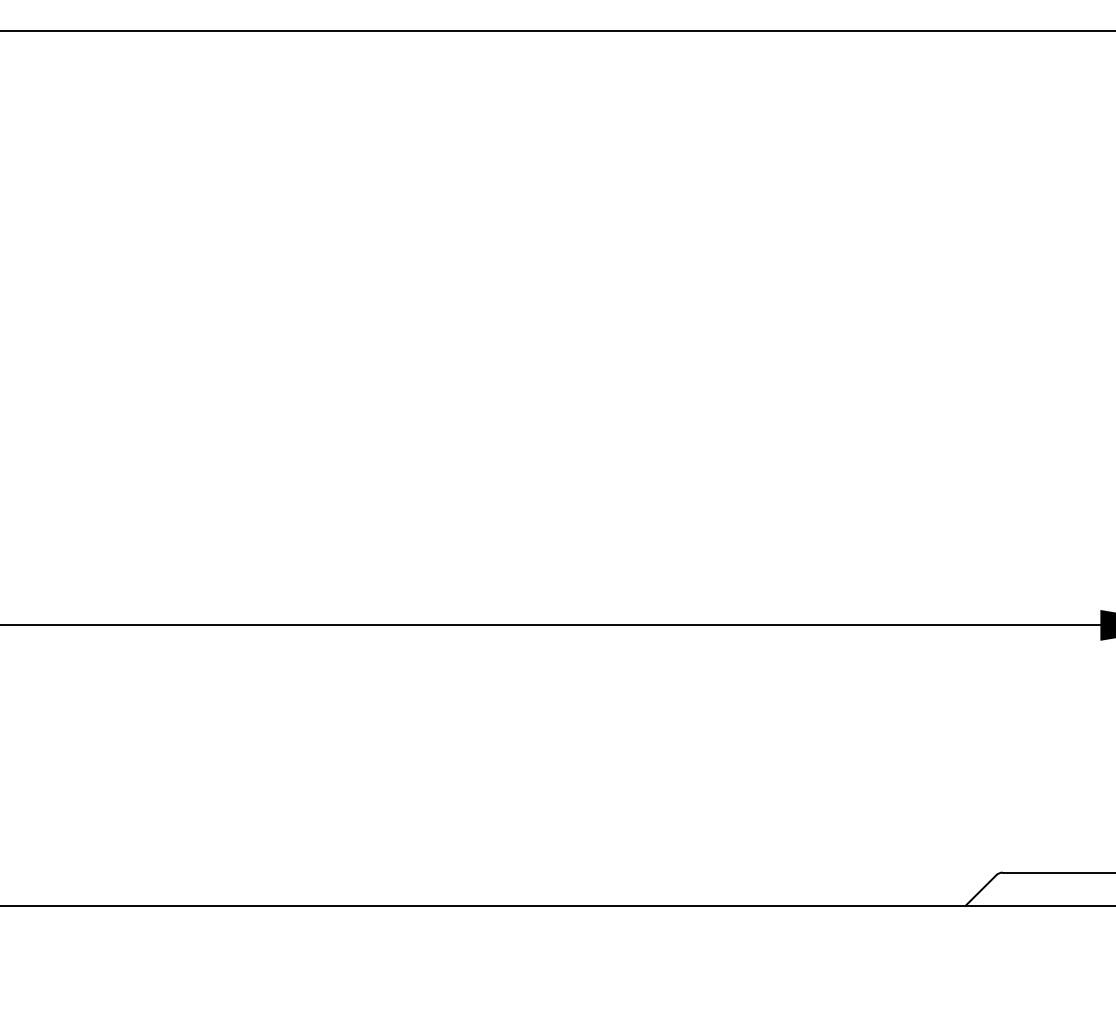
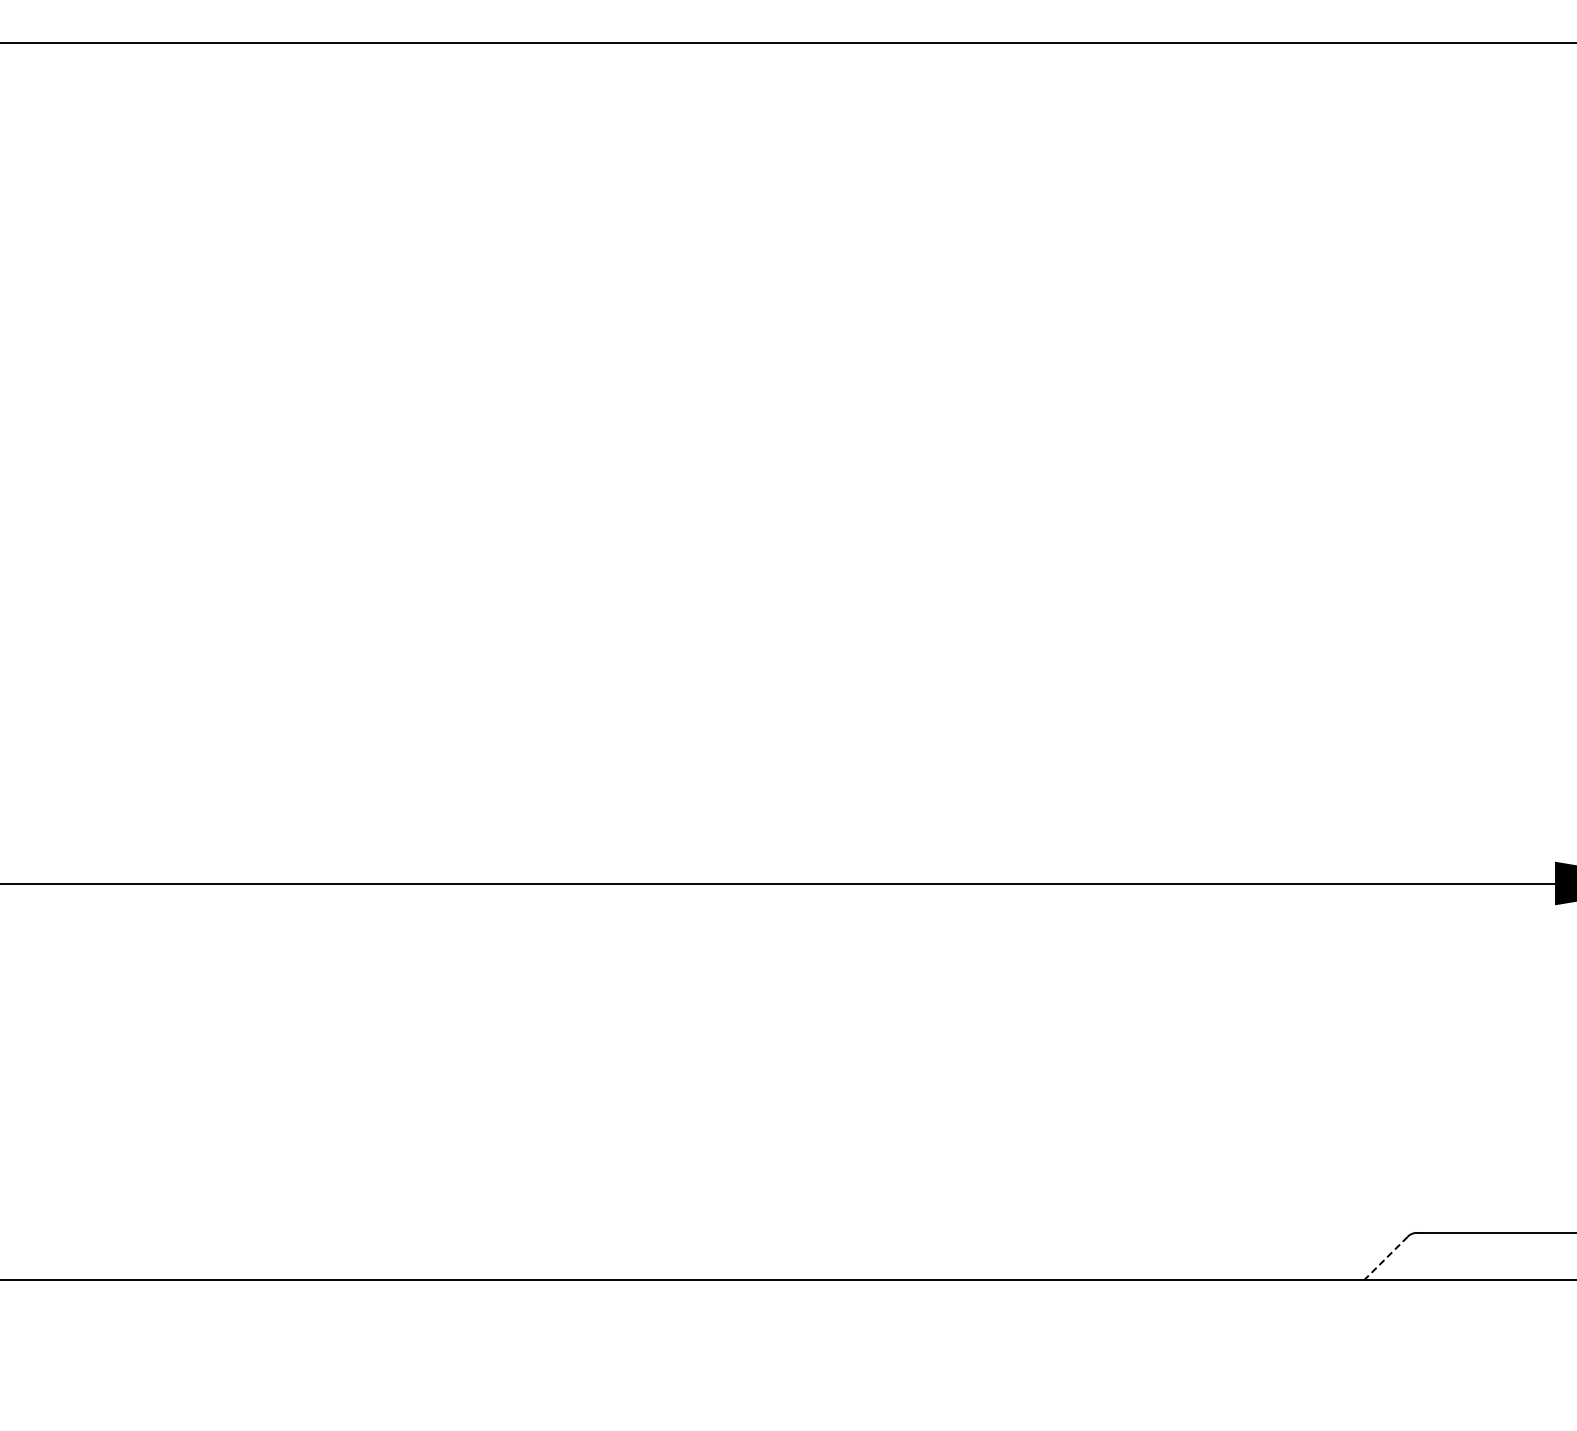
line: (981, 890) -> (1386, 1258), solid -> dashed

